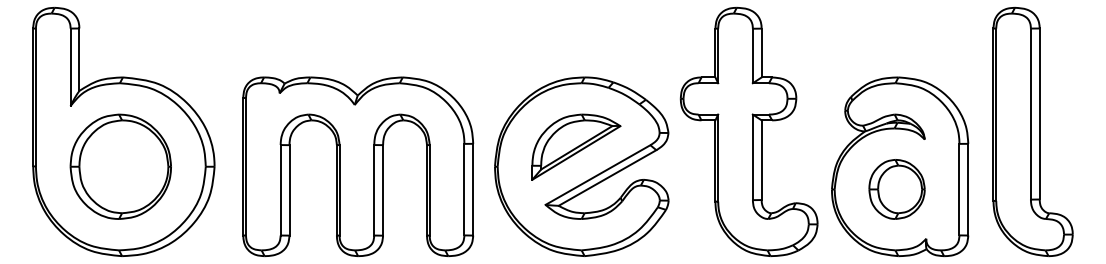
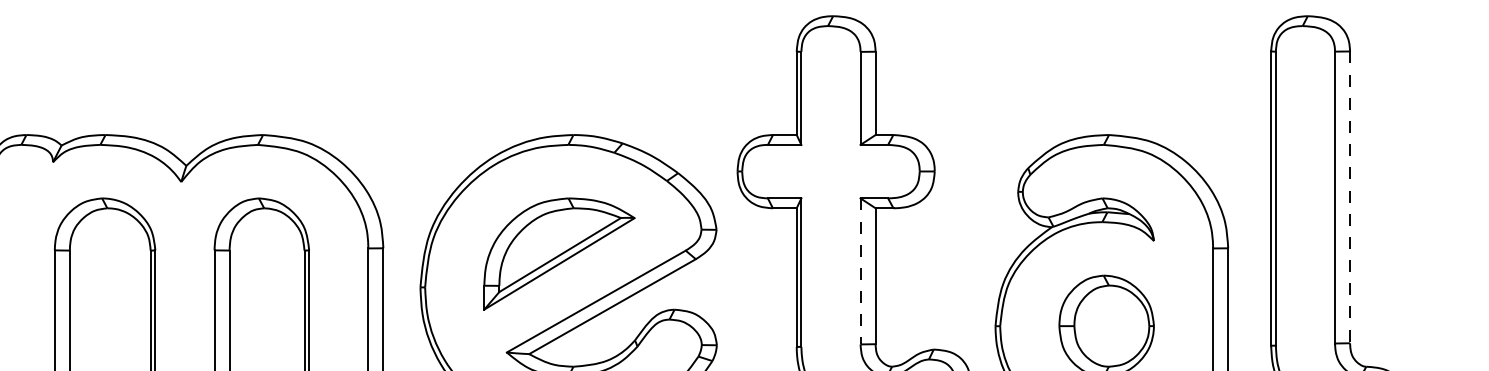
line: (1039, 114) -> (1349, 198), solid -> dashed
line: (752, 157) -> (859, 271), solid -> dashed

